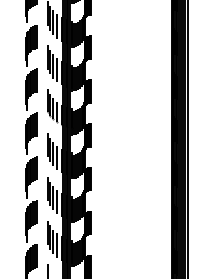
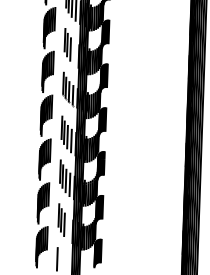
line: (57, 70) -> (74, 53), removed
line: (57, 245) -> (68, 228), removed

